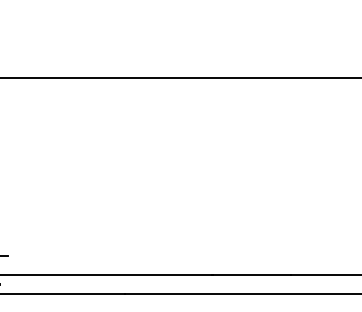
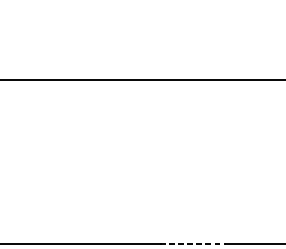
line: (251, 275) -> (192, 243), solid -> dashed

